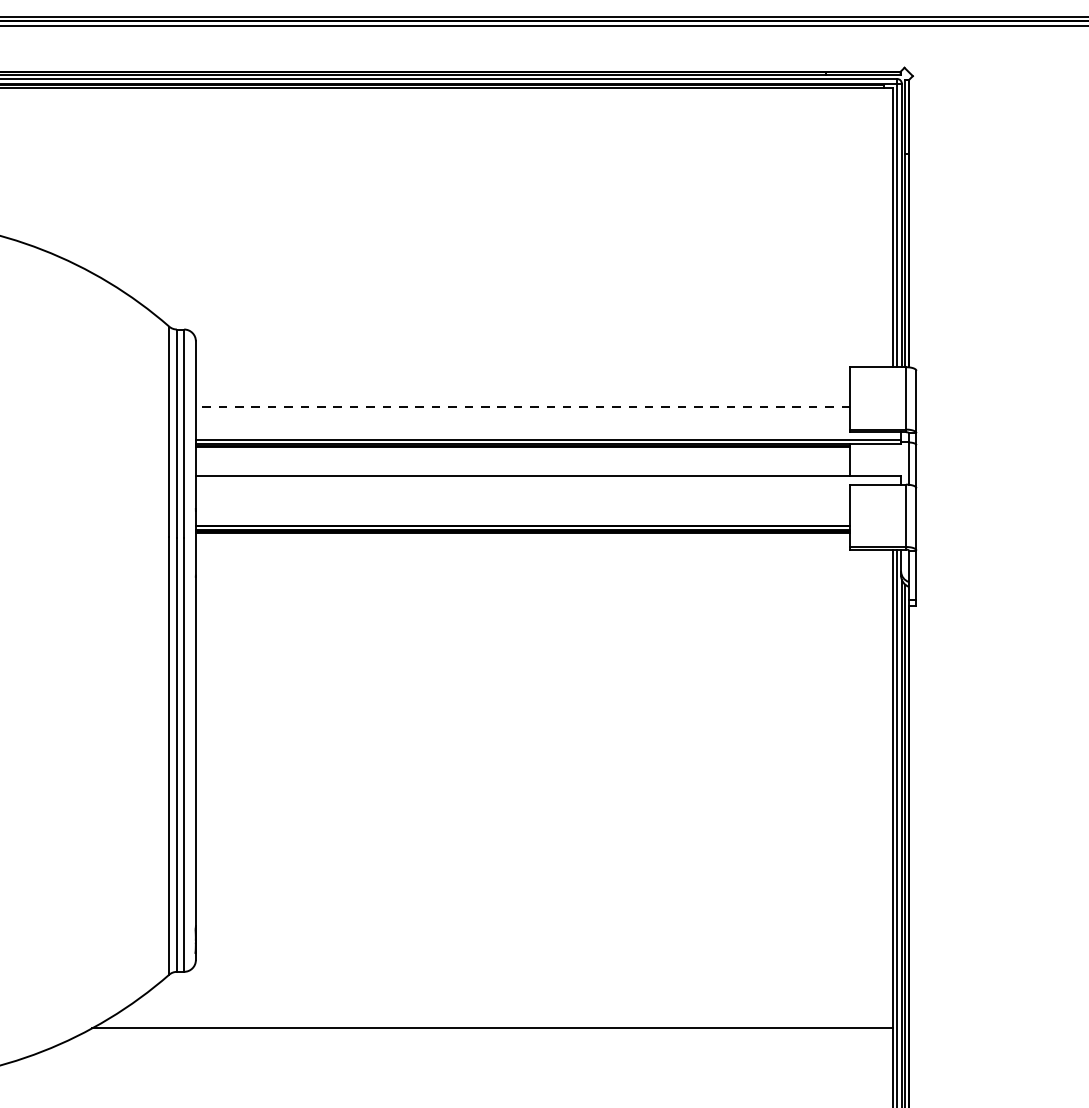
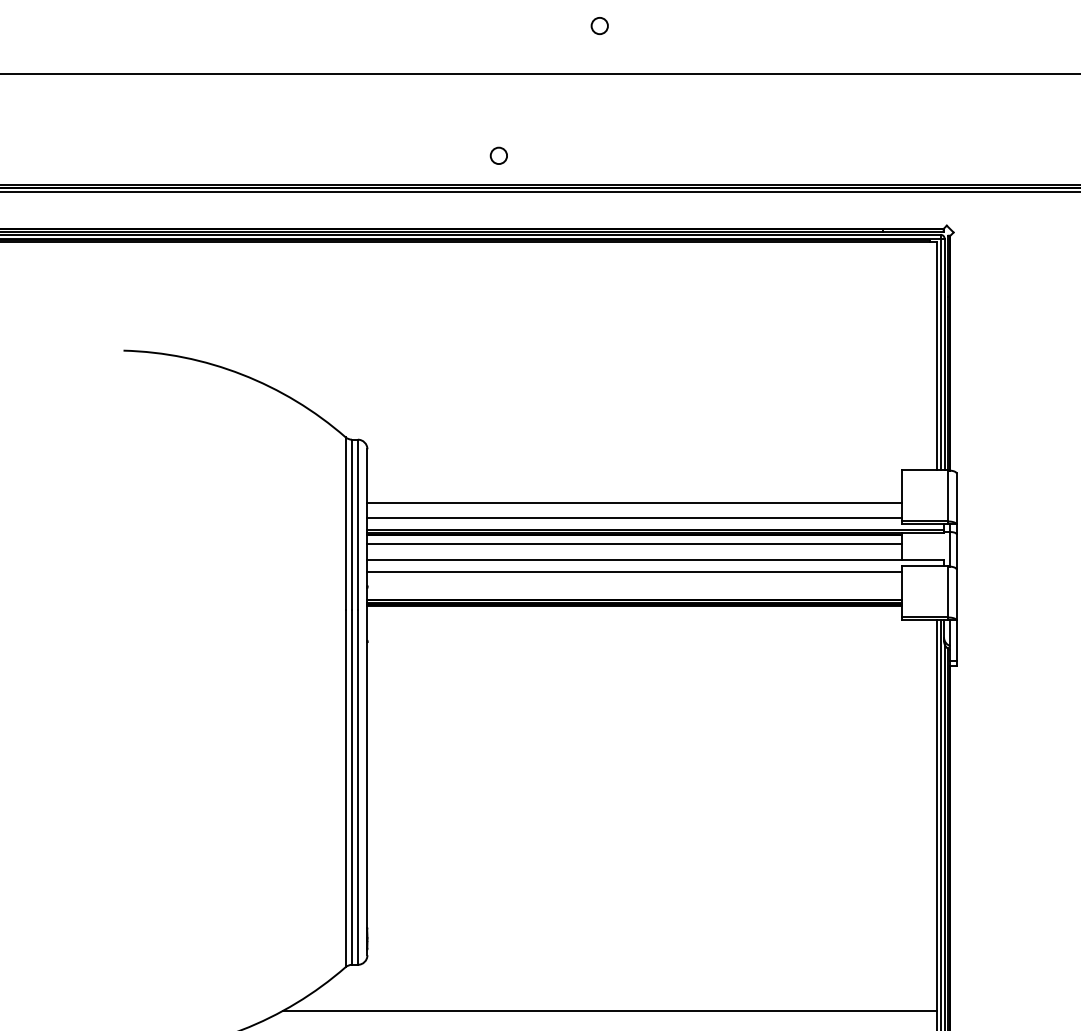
line: (522, 407) -> (634, 503), dashed -> solid
line: (522, 424) -> (634, 517), added
line: (522, 456) -> (634, 543), added
line: (522, 490) -> (634, 571), added

